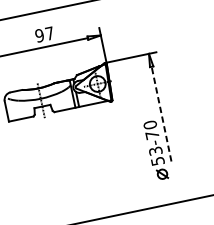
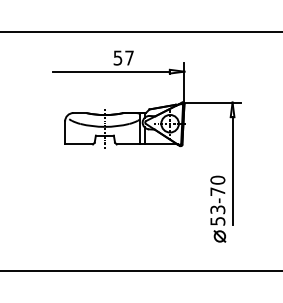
text: (39, 35) -> (117, 57), 97 -> 57
line: (161, 113) -> (232, 170), dashed -> solid

